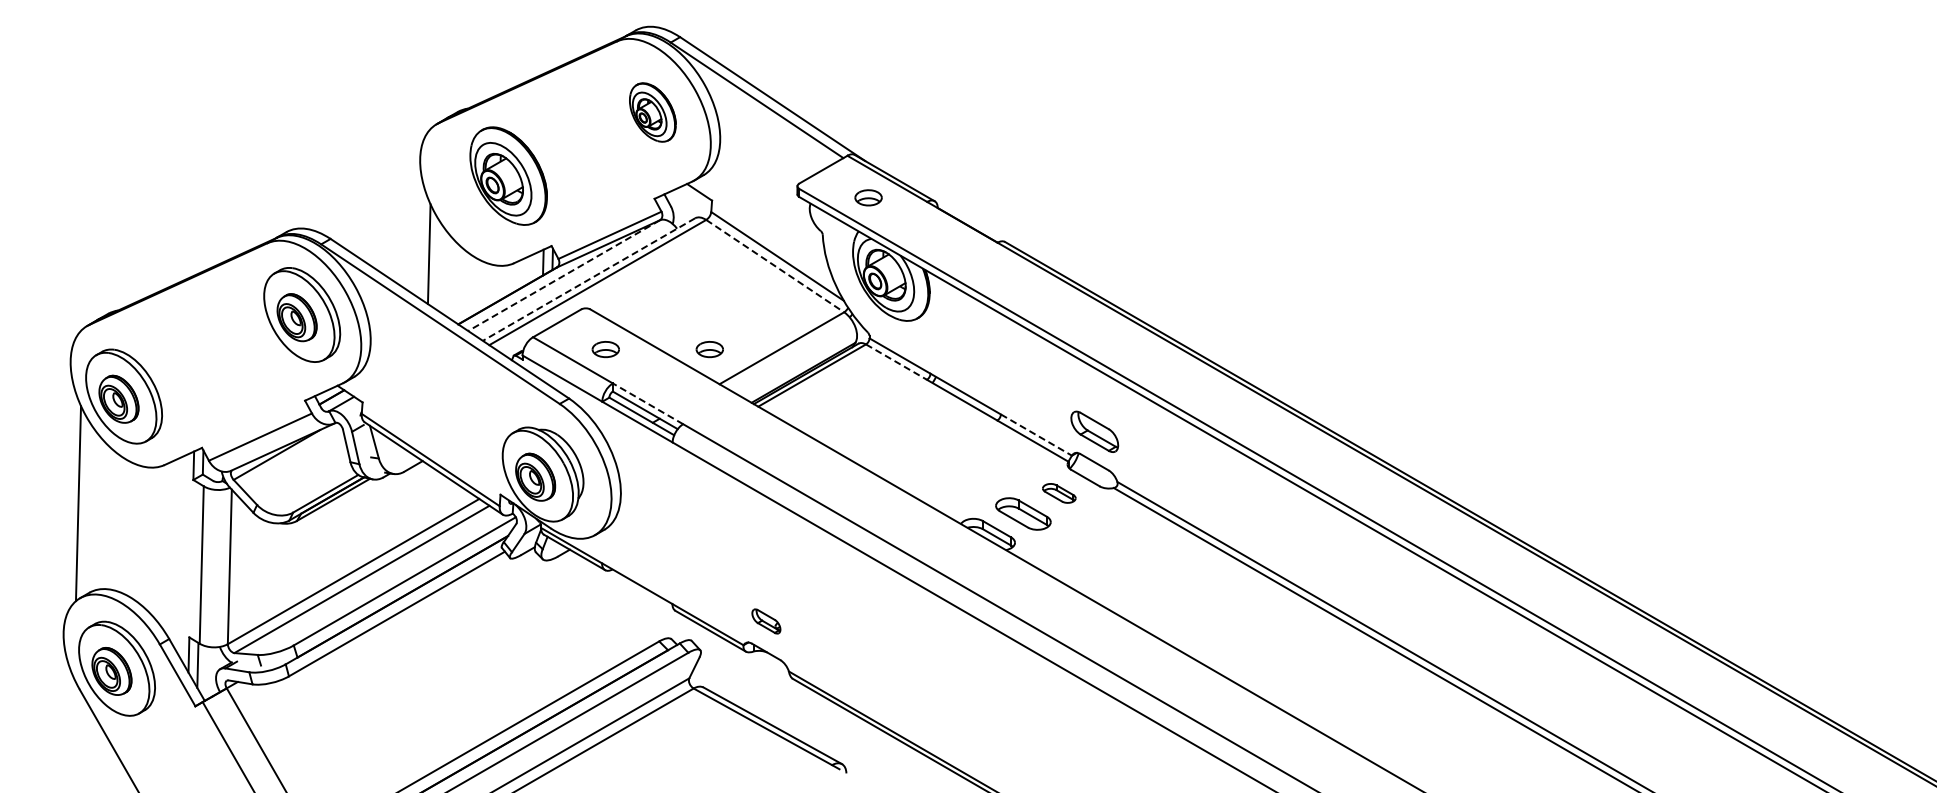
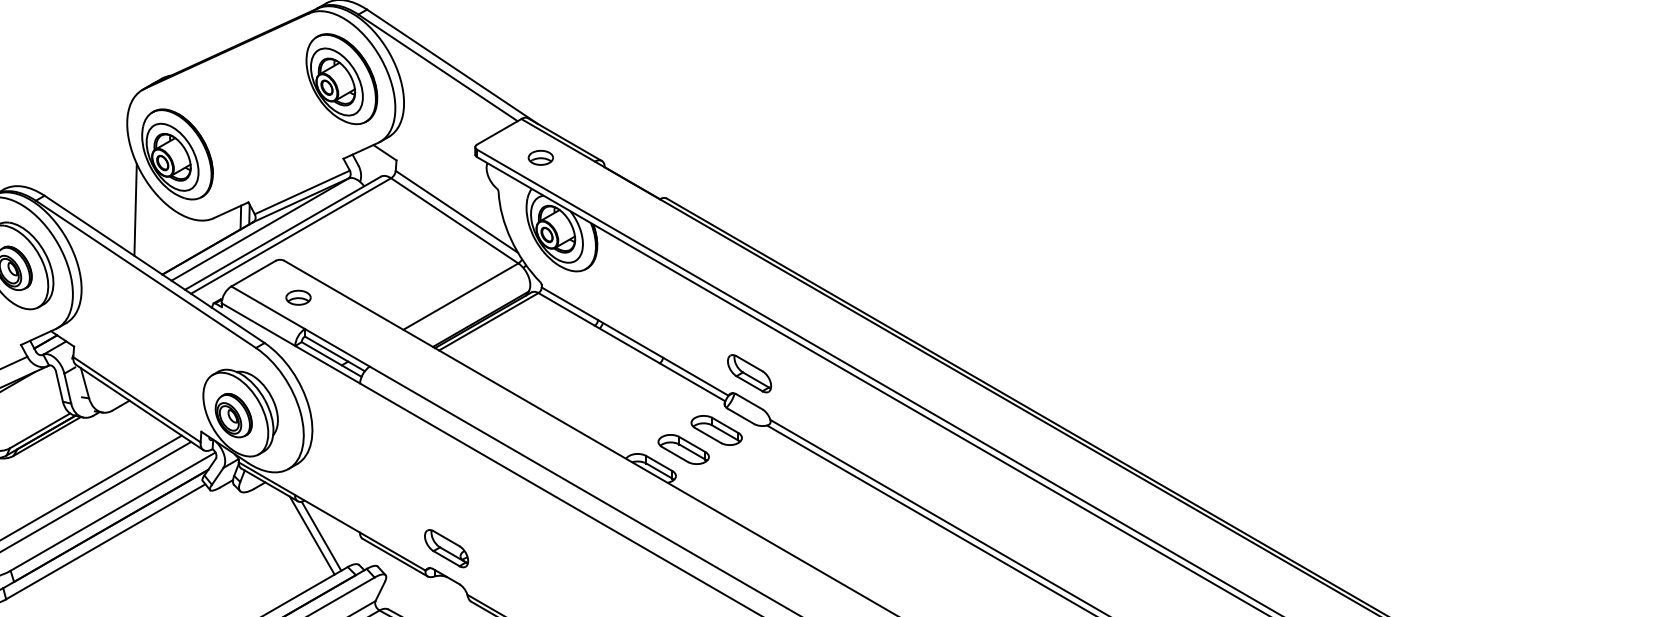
part: (652, 112) -> (341, 79), size x1.67
part: (508, 175) -> (177, 153), moved
line: (775, 266) -> (455, 221), dashed -> solid
line: (564, 275) -> (260, 229), dashed -> solid
line: (589, 279) -> (283, 233), dashed -> solid
part: (709, 349) -> (394, 297), removed
line: (896, 362) -> (566, 309), dashed -> solid
line: (648, 403) -> (337, 347), dashed -> solid
line: (1036, 435) -> (695, 377), dashed -> solid
part: (1059, 493) -> (717, 430), size x1.67
line: (620, 607) -> (312, 535), added
line: (630, 607) -> (321, 535), added
part: (766, 621) -> (446, 548), size x1.67

